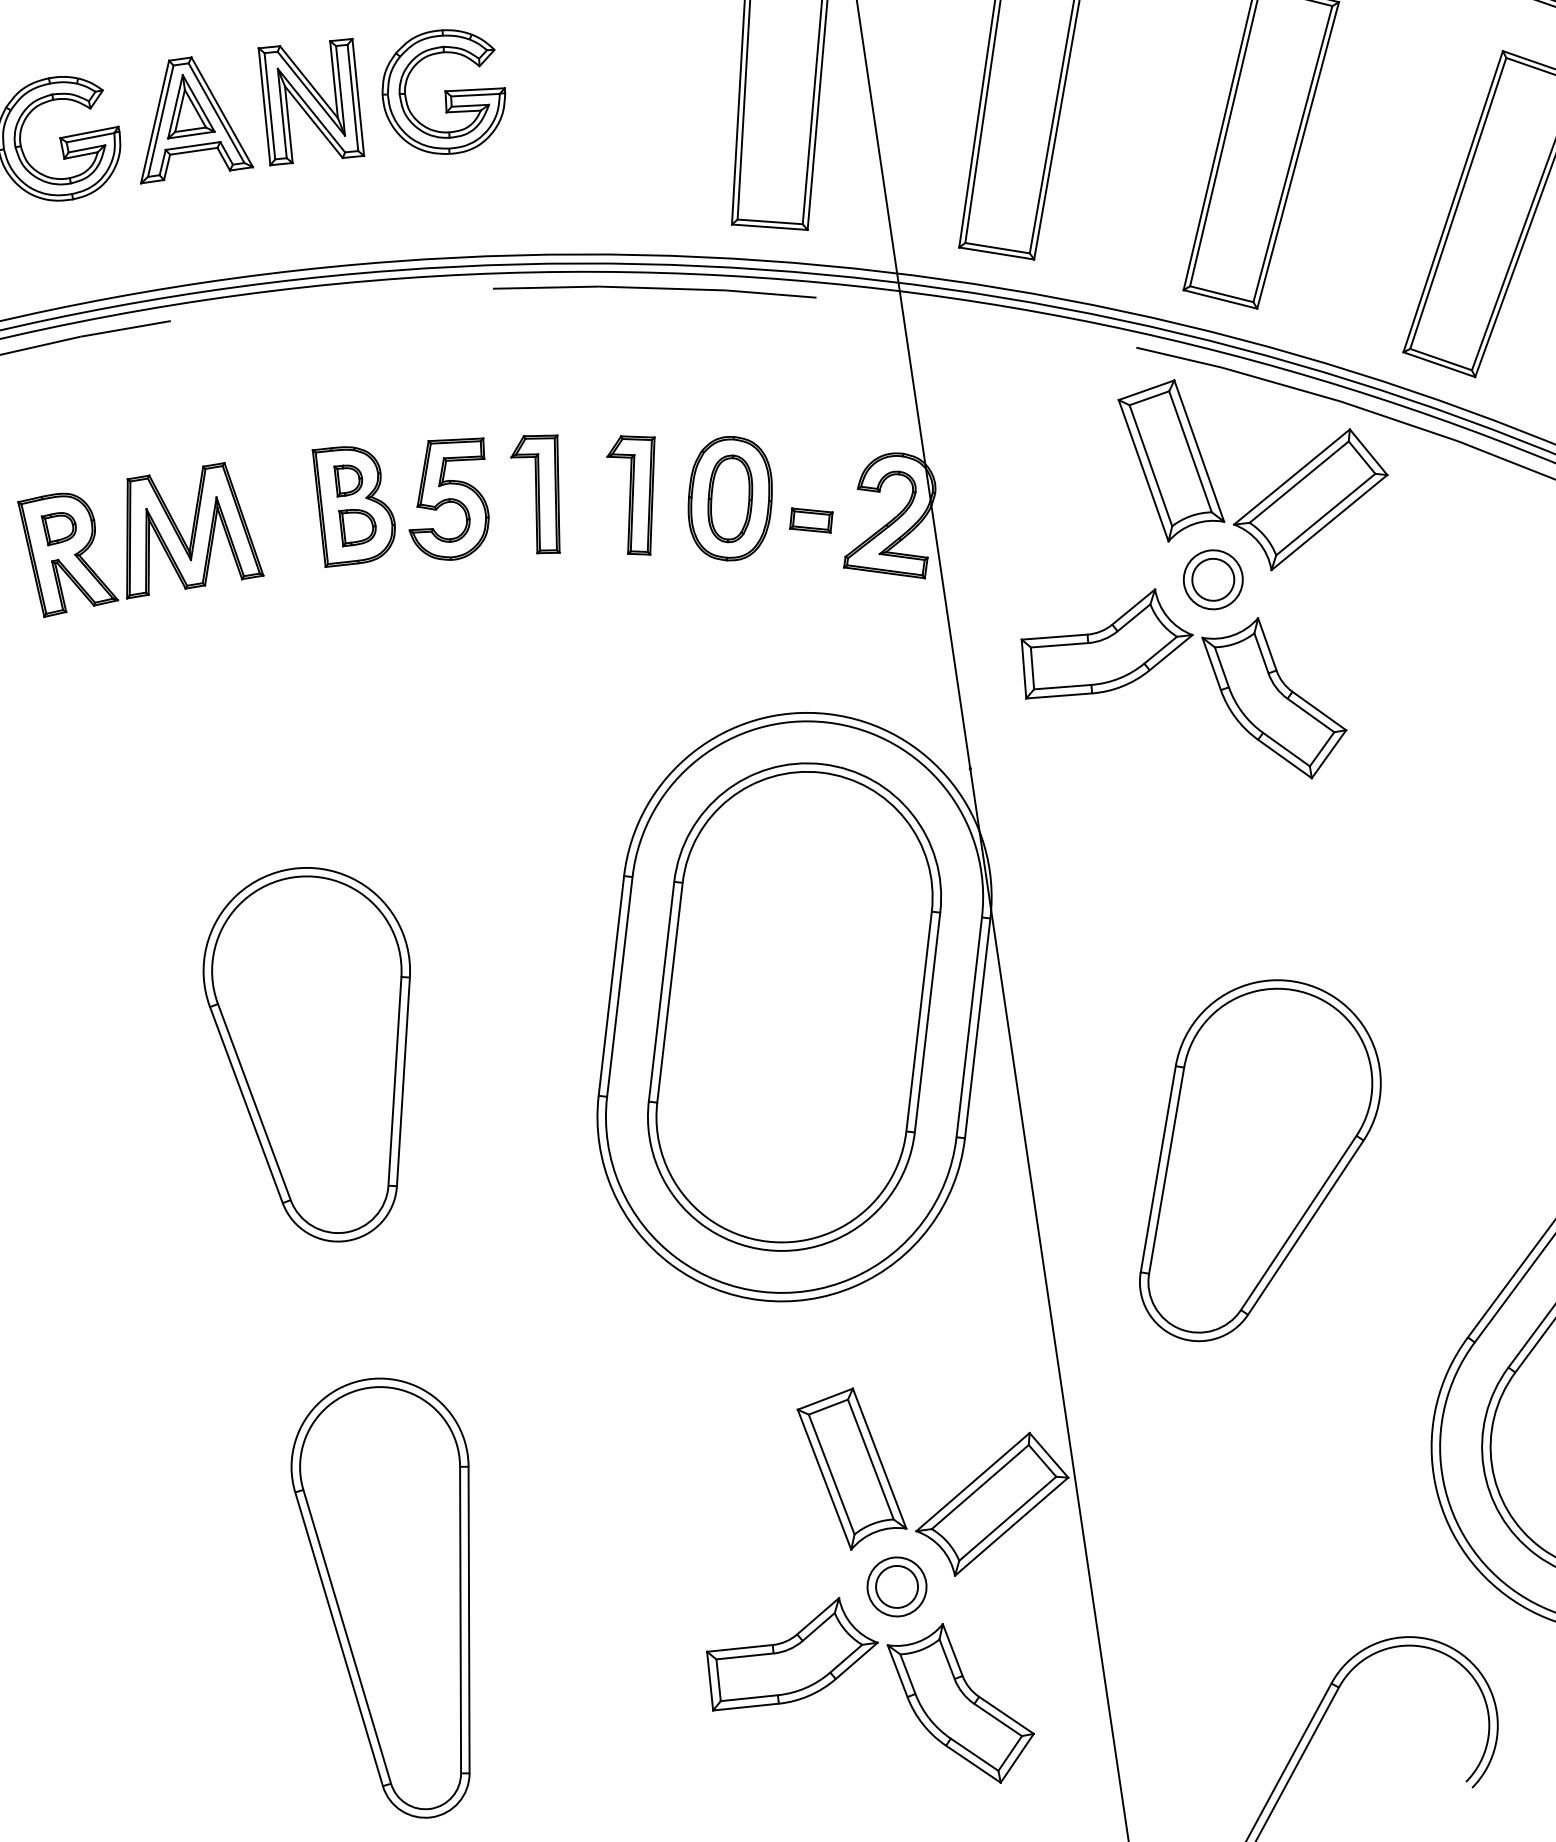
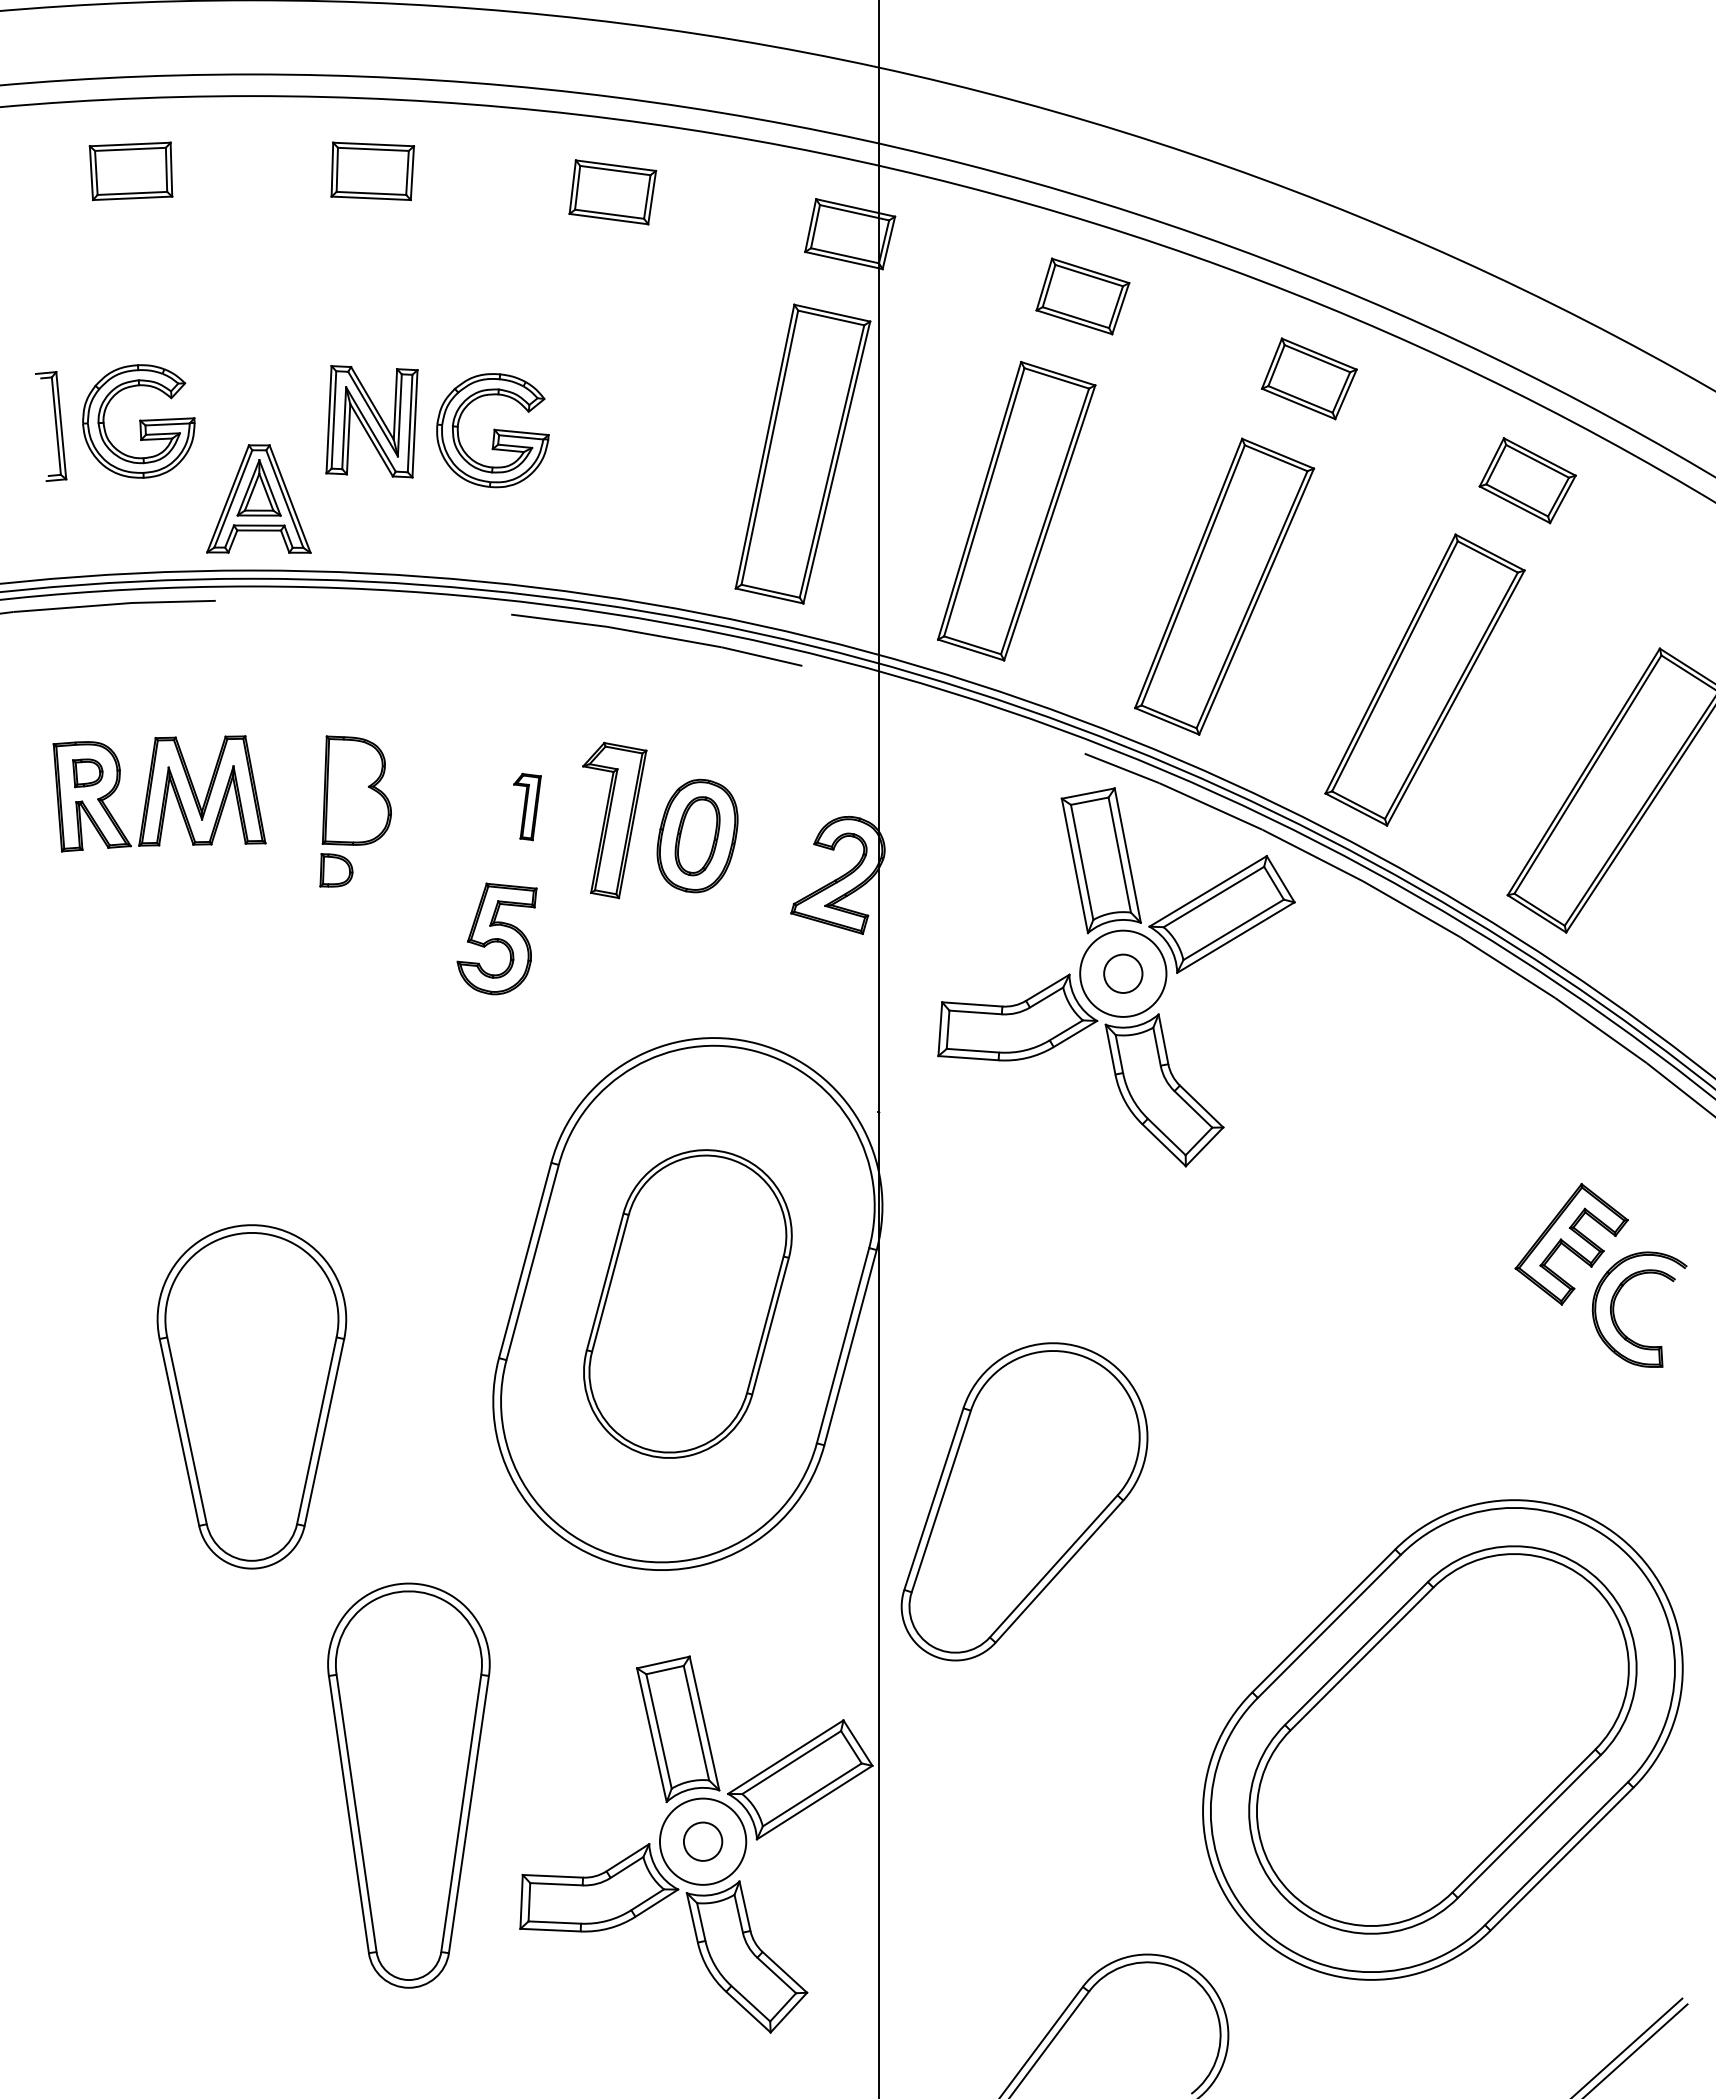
part: (187, 116) -> (258, 498), moved
part: (348, 479) -> (355, 767), removed
part: (541, 493) -> (527, 806), size x0.6
part: (637, 495) -> (614, 820), size x1.4
part: (447, 498) -> (496, 938), moved
part: (810, 520) -> (767, 866), removed
part: (358, 526) -> (336, 870), moved
circle: (1213, 579) -> (1123, 973), size x1.6
part: (794, 1006) -> (687, 1303), size x0.7
part: (318, 1054) -> (251, 1396), moved
part: (1256, 1157) -> (1024, 1501), moved
circle: (897, 1586) -> (703, 1841), size x1.6
part: (398, 1598) -> (408, 1785), moved

